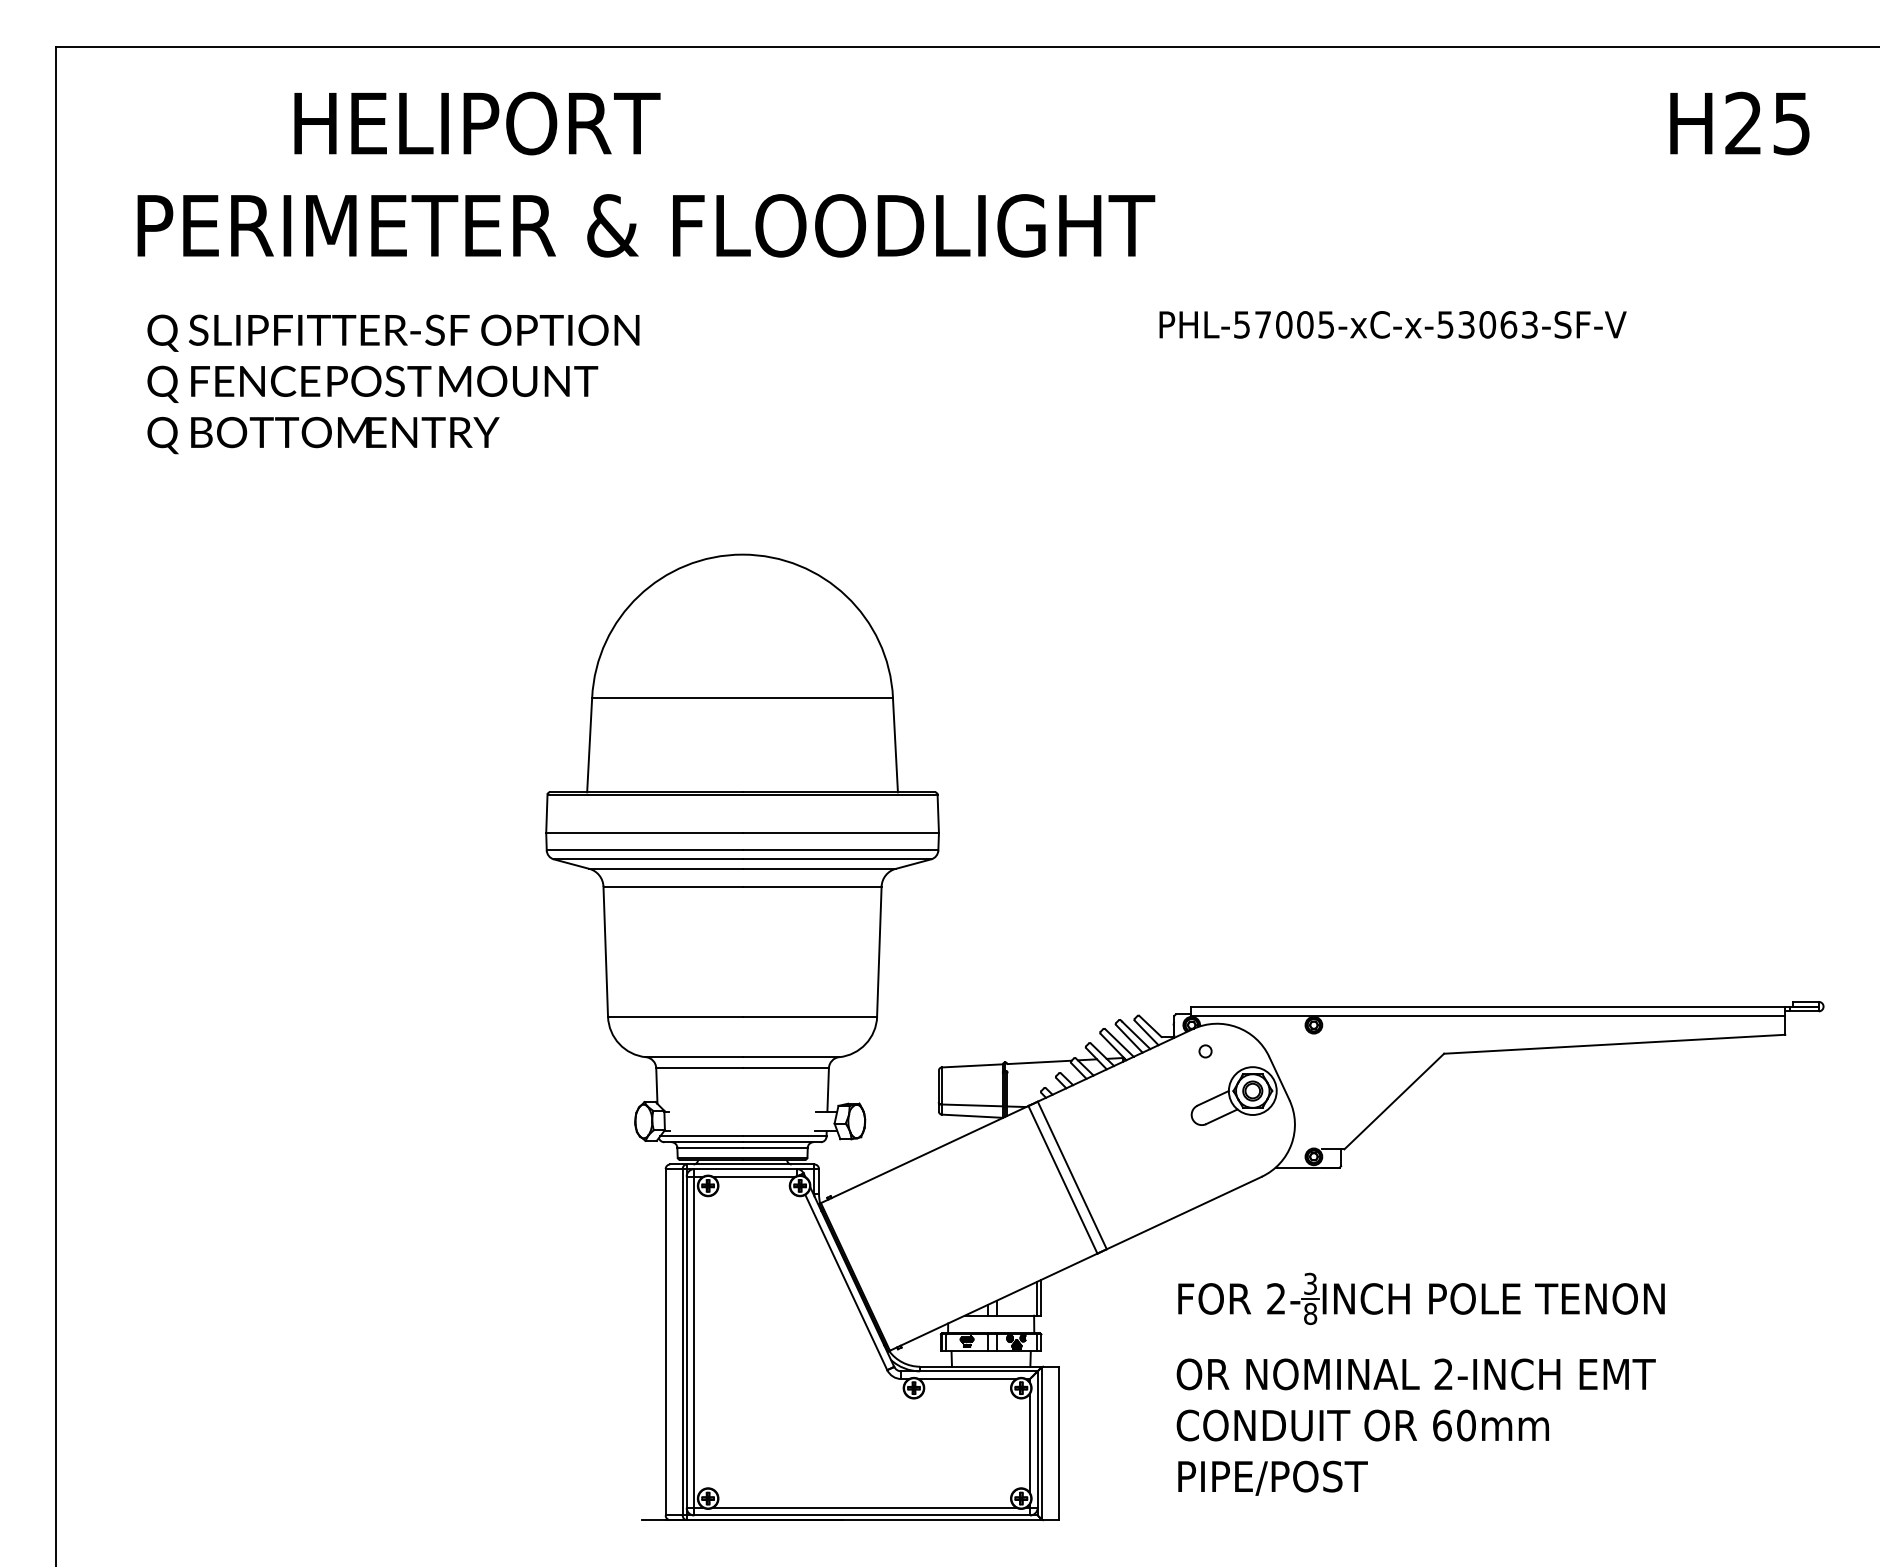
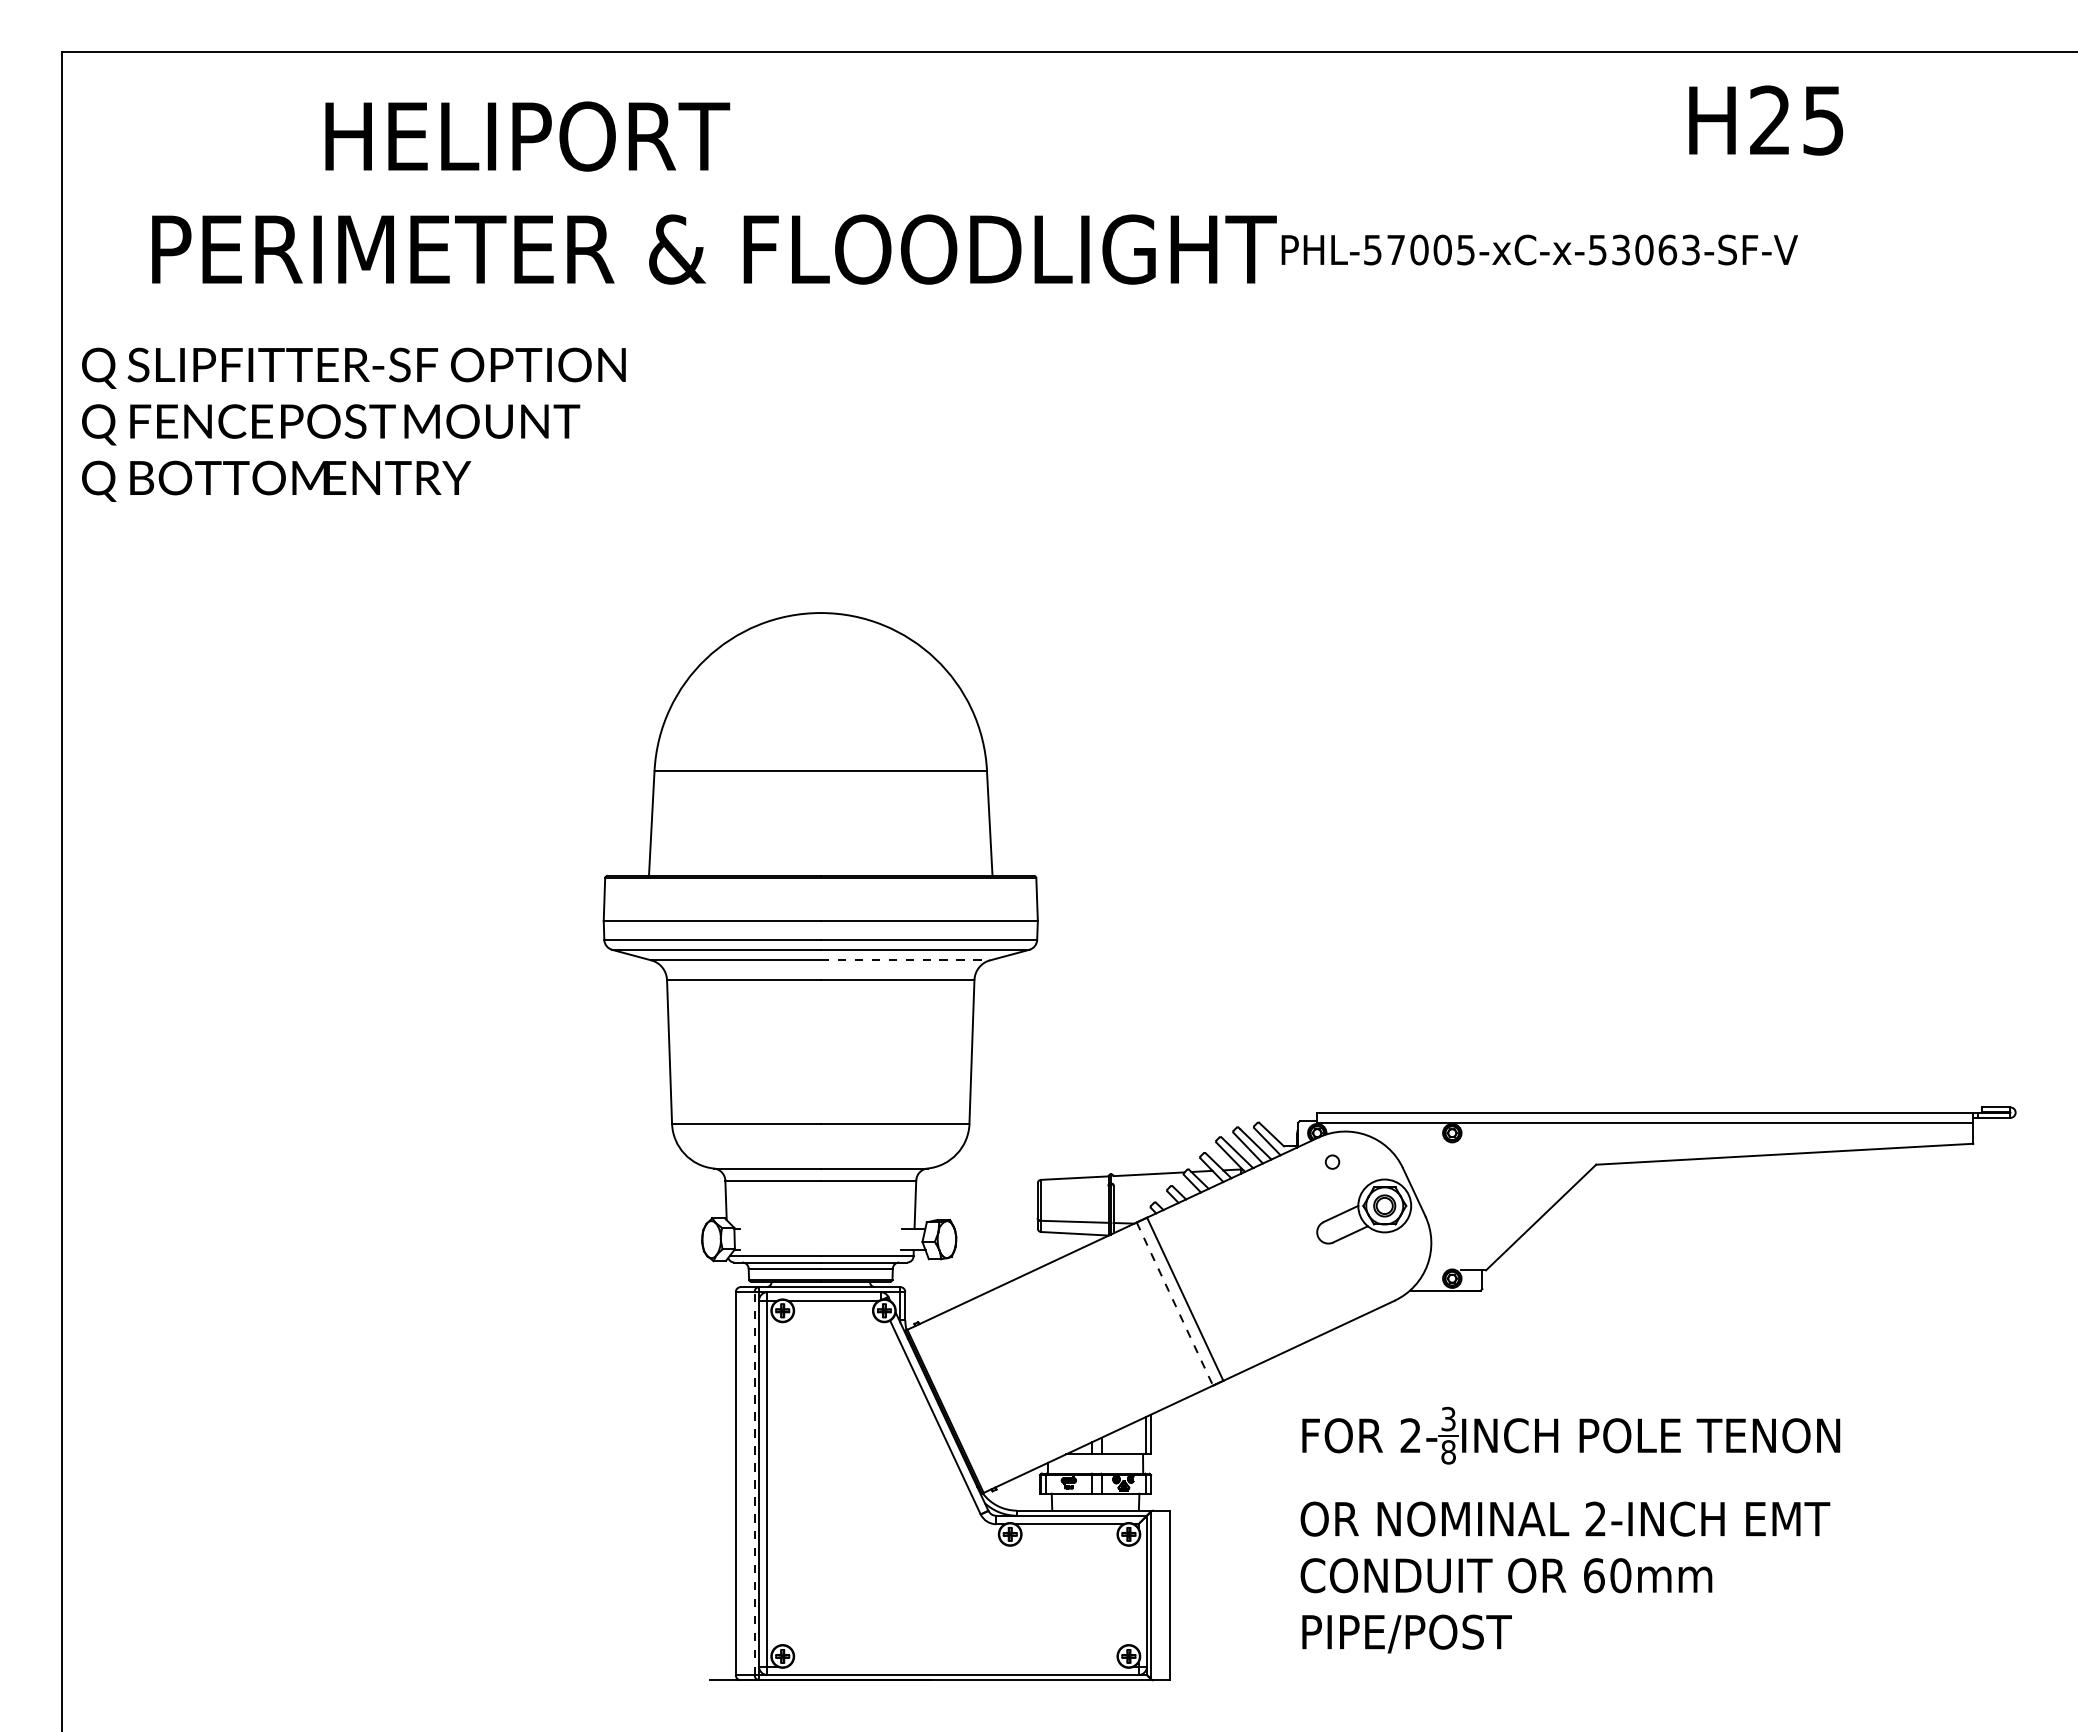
text: (1740, 123) -> (1766, 120), moved
text: (1392, 324) -> (1539, 249), moved
text: (393, 384) -> (353, 424), moved
line: (819, 868) -> (905, 960), solid -> dashed
line: (1063, 1180) -> (1175, 1304), solid -> dashed
line: (682, 1342) -> (754, 1483), solid -> dashed
line: (1030, 1443) -> (1138, 1595), removed
line: (864, 1507) -> (955, 1666), removed

